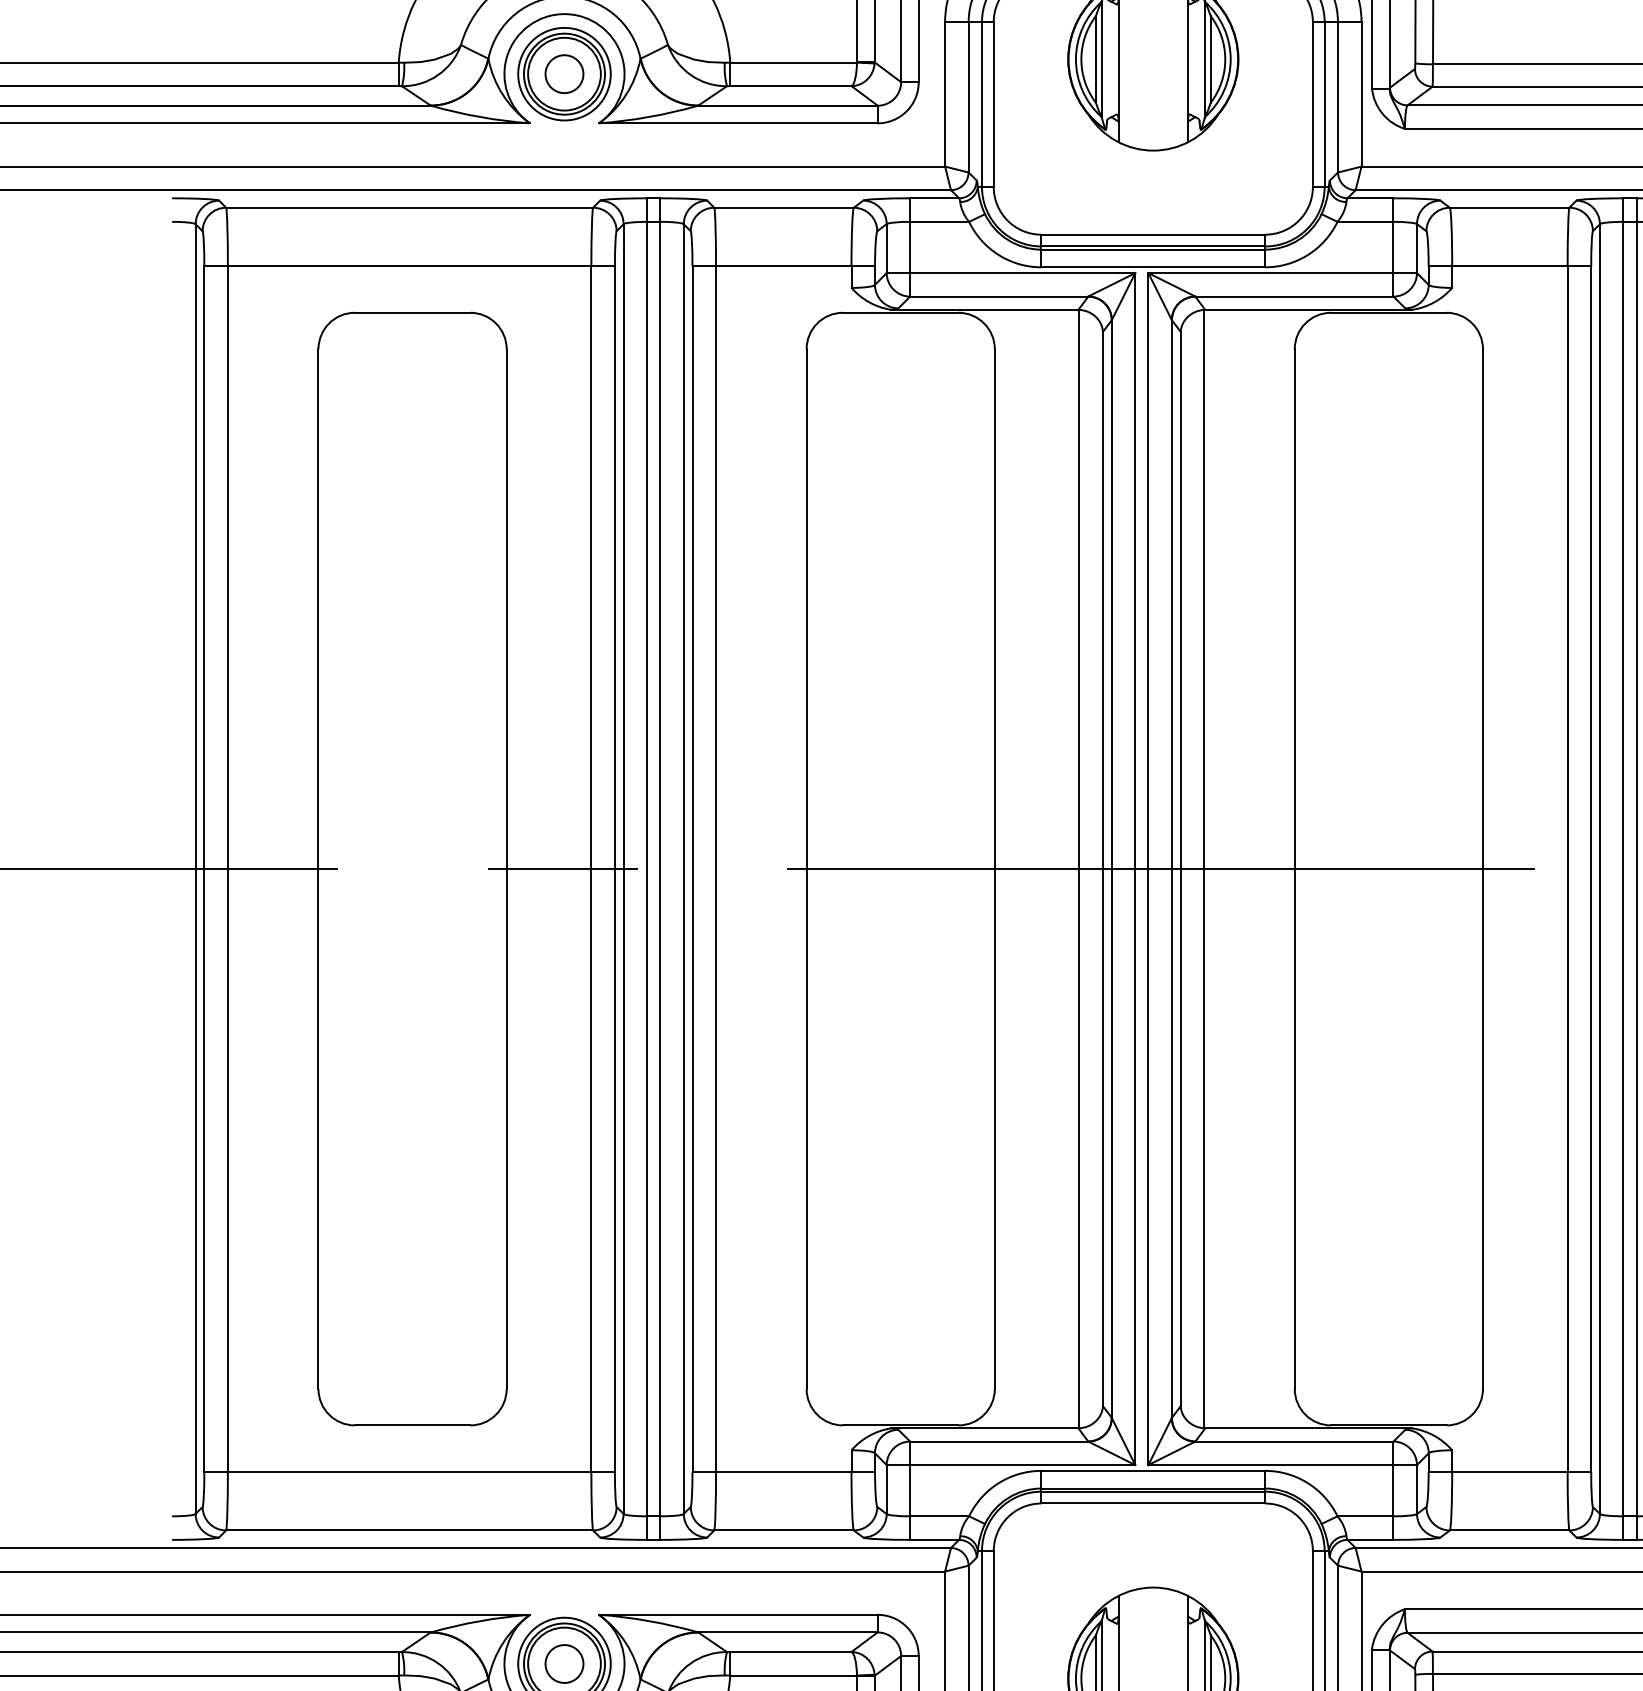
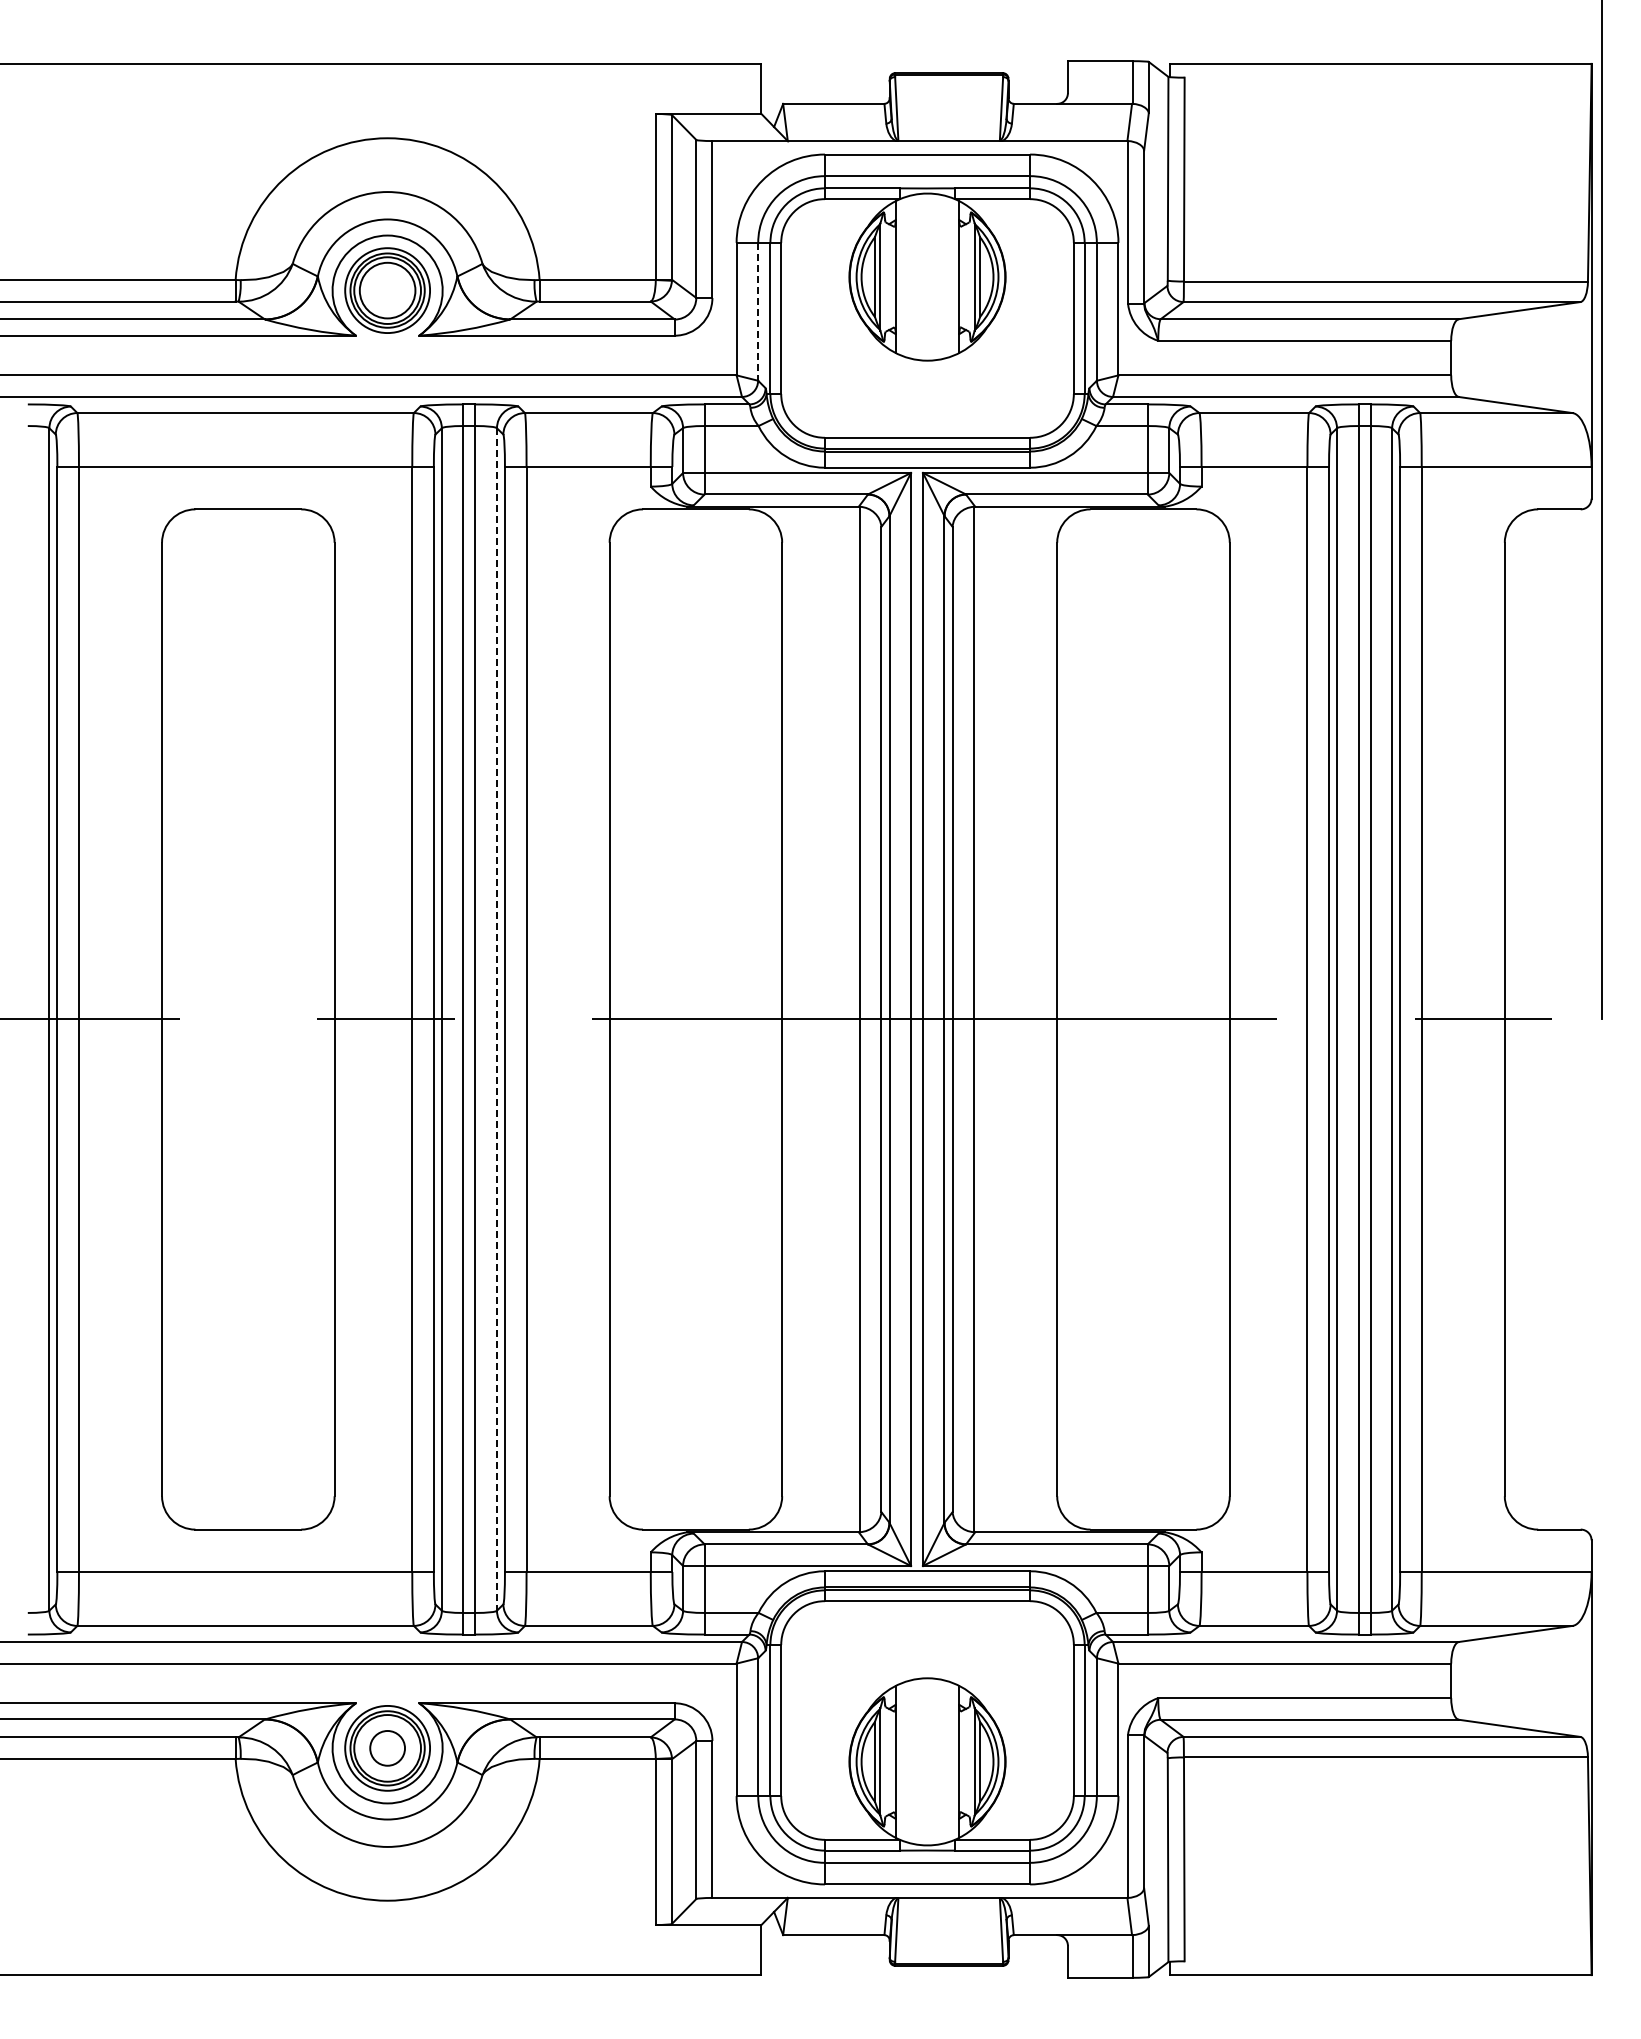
circle: (564, 74) -> (387, 290), size x1.6
line: (968, 96) -> (758, 311), solid -> dashed
line: (683, 870) -> (496, 1020), solid -> dashed

